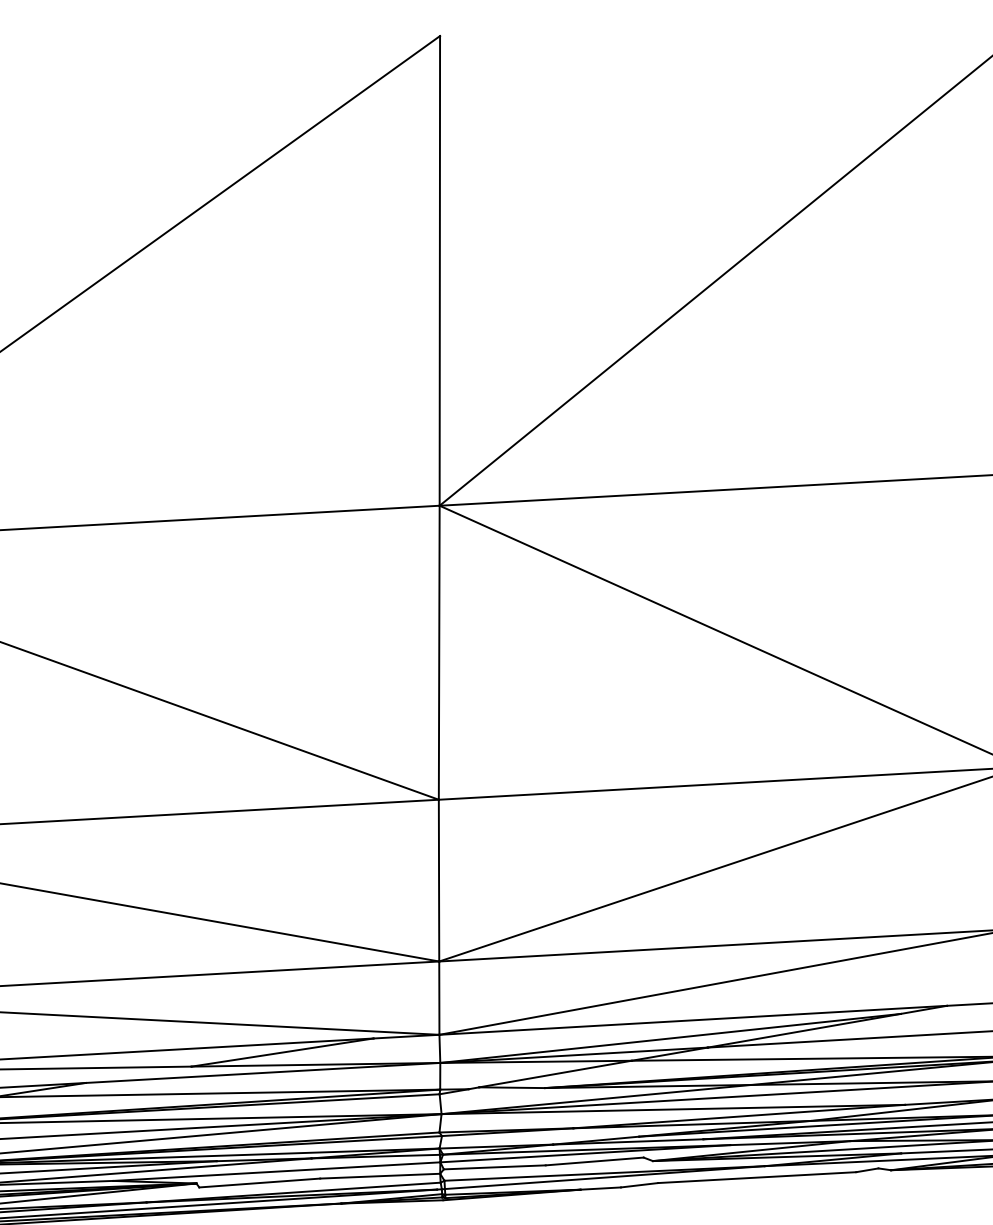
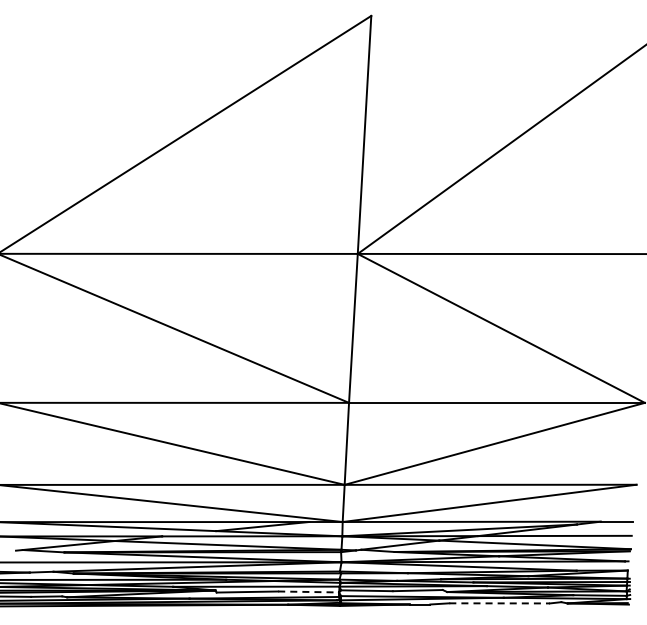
line: (381, 1175) -> (309, 591), solid -> dashed
line: (758, 1177) -> (500, 603), solid -> dashed

